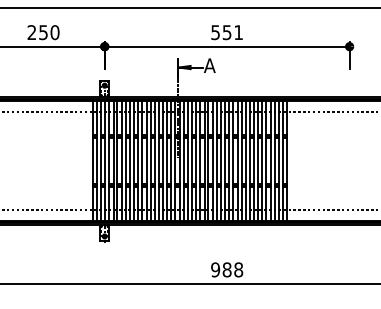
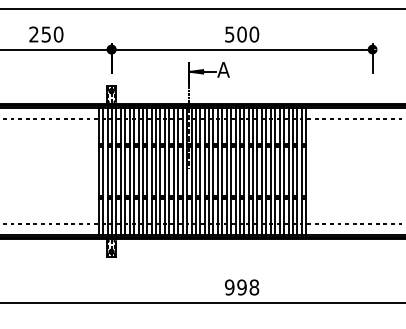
text: (233, 32) -> (248, 34), 551 -> 500
text: (226, 269) -> (241, 287), 988 -> 998

